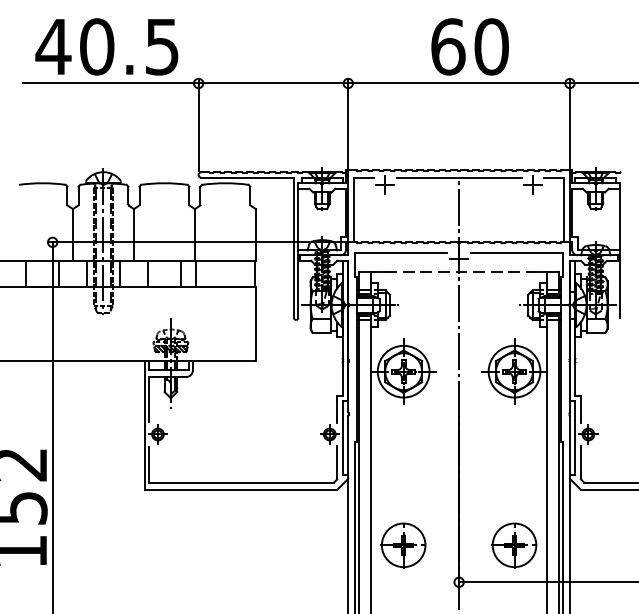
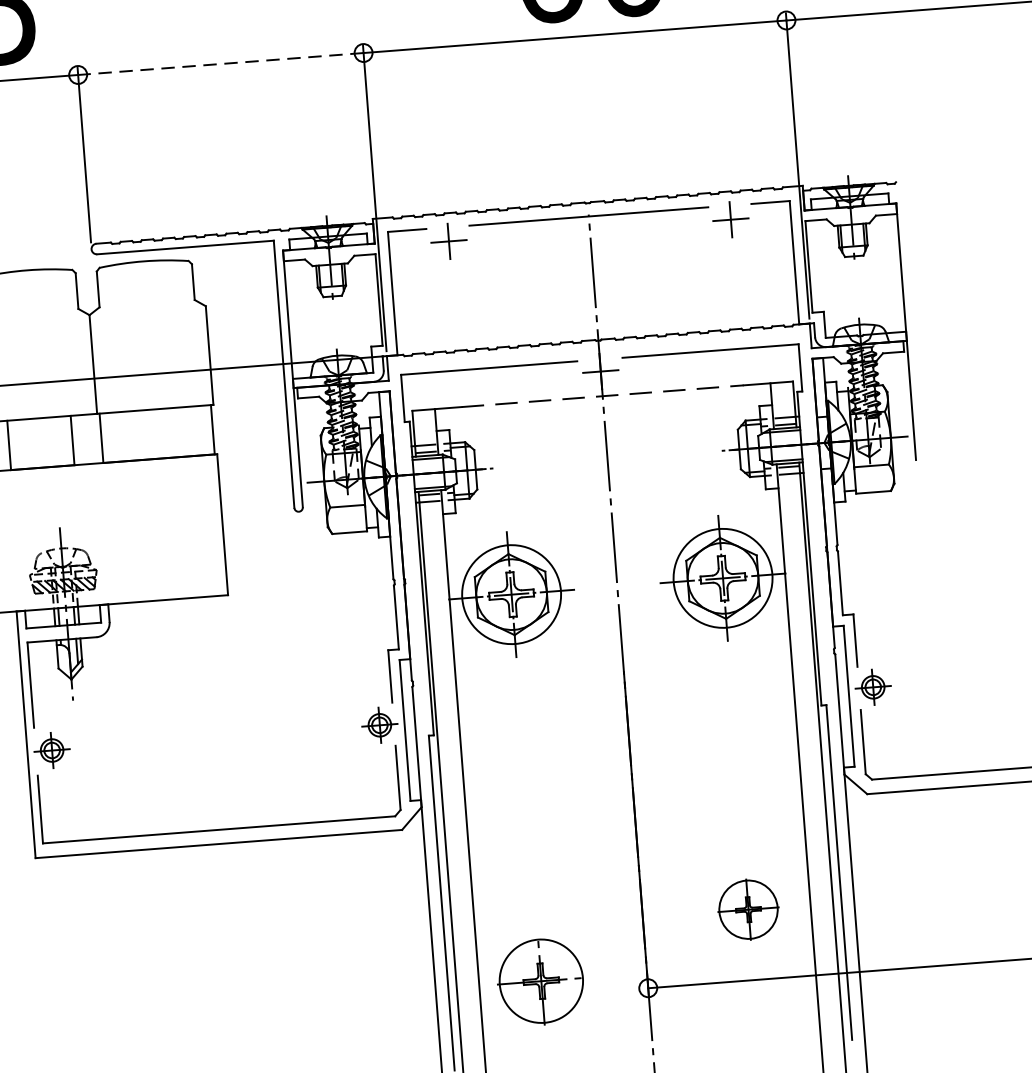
line: (273, 83) -> (221, 64), solid -> dashed
part: (403, 545) -> (541, 981), moved
part: (514, 545) -> (748, 909), size x0.7

